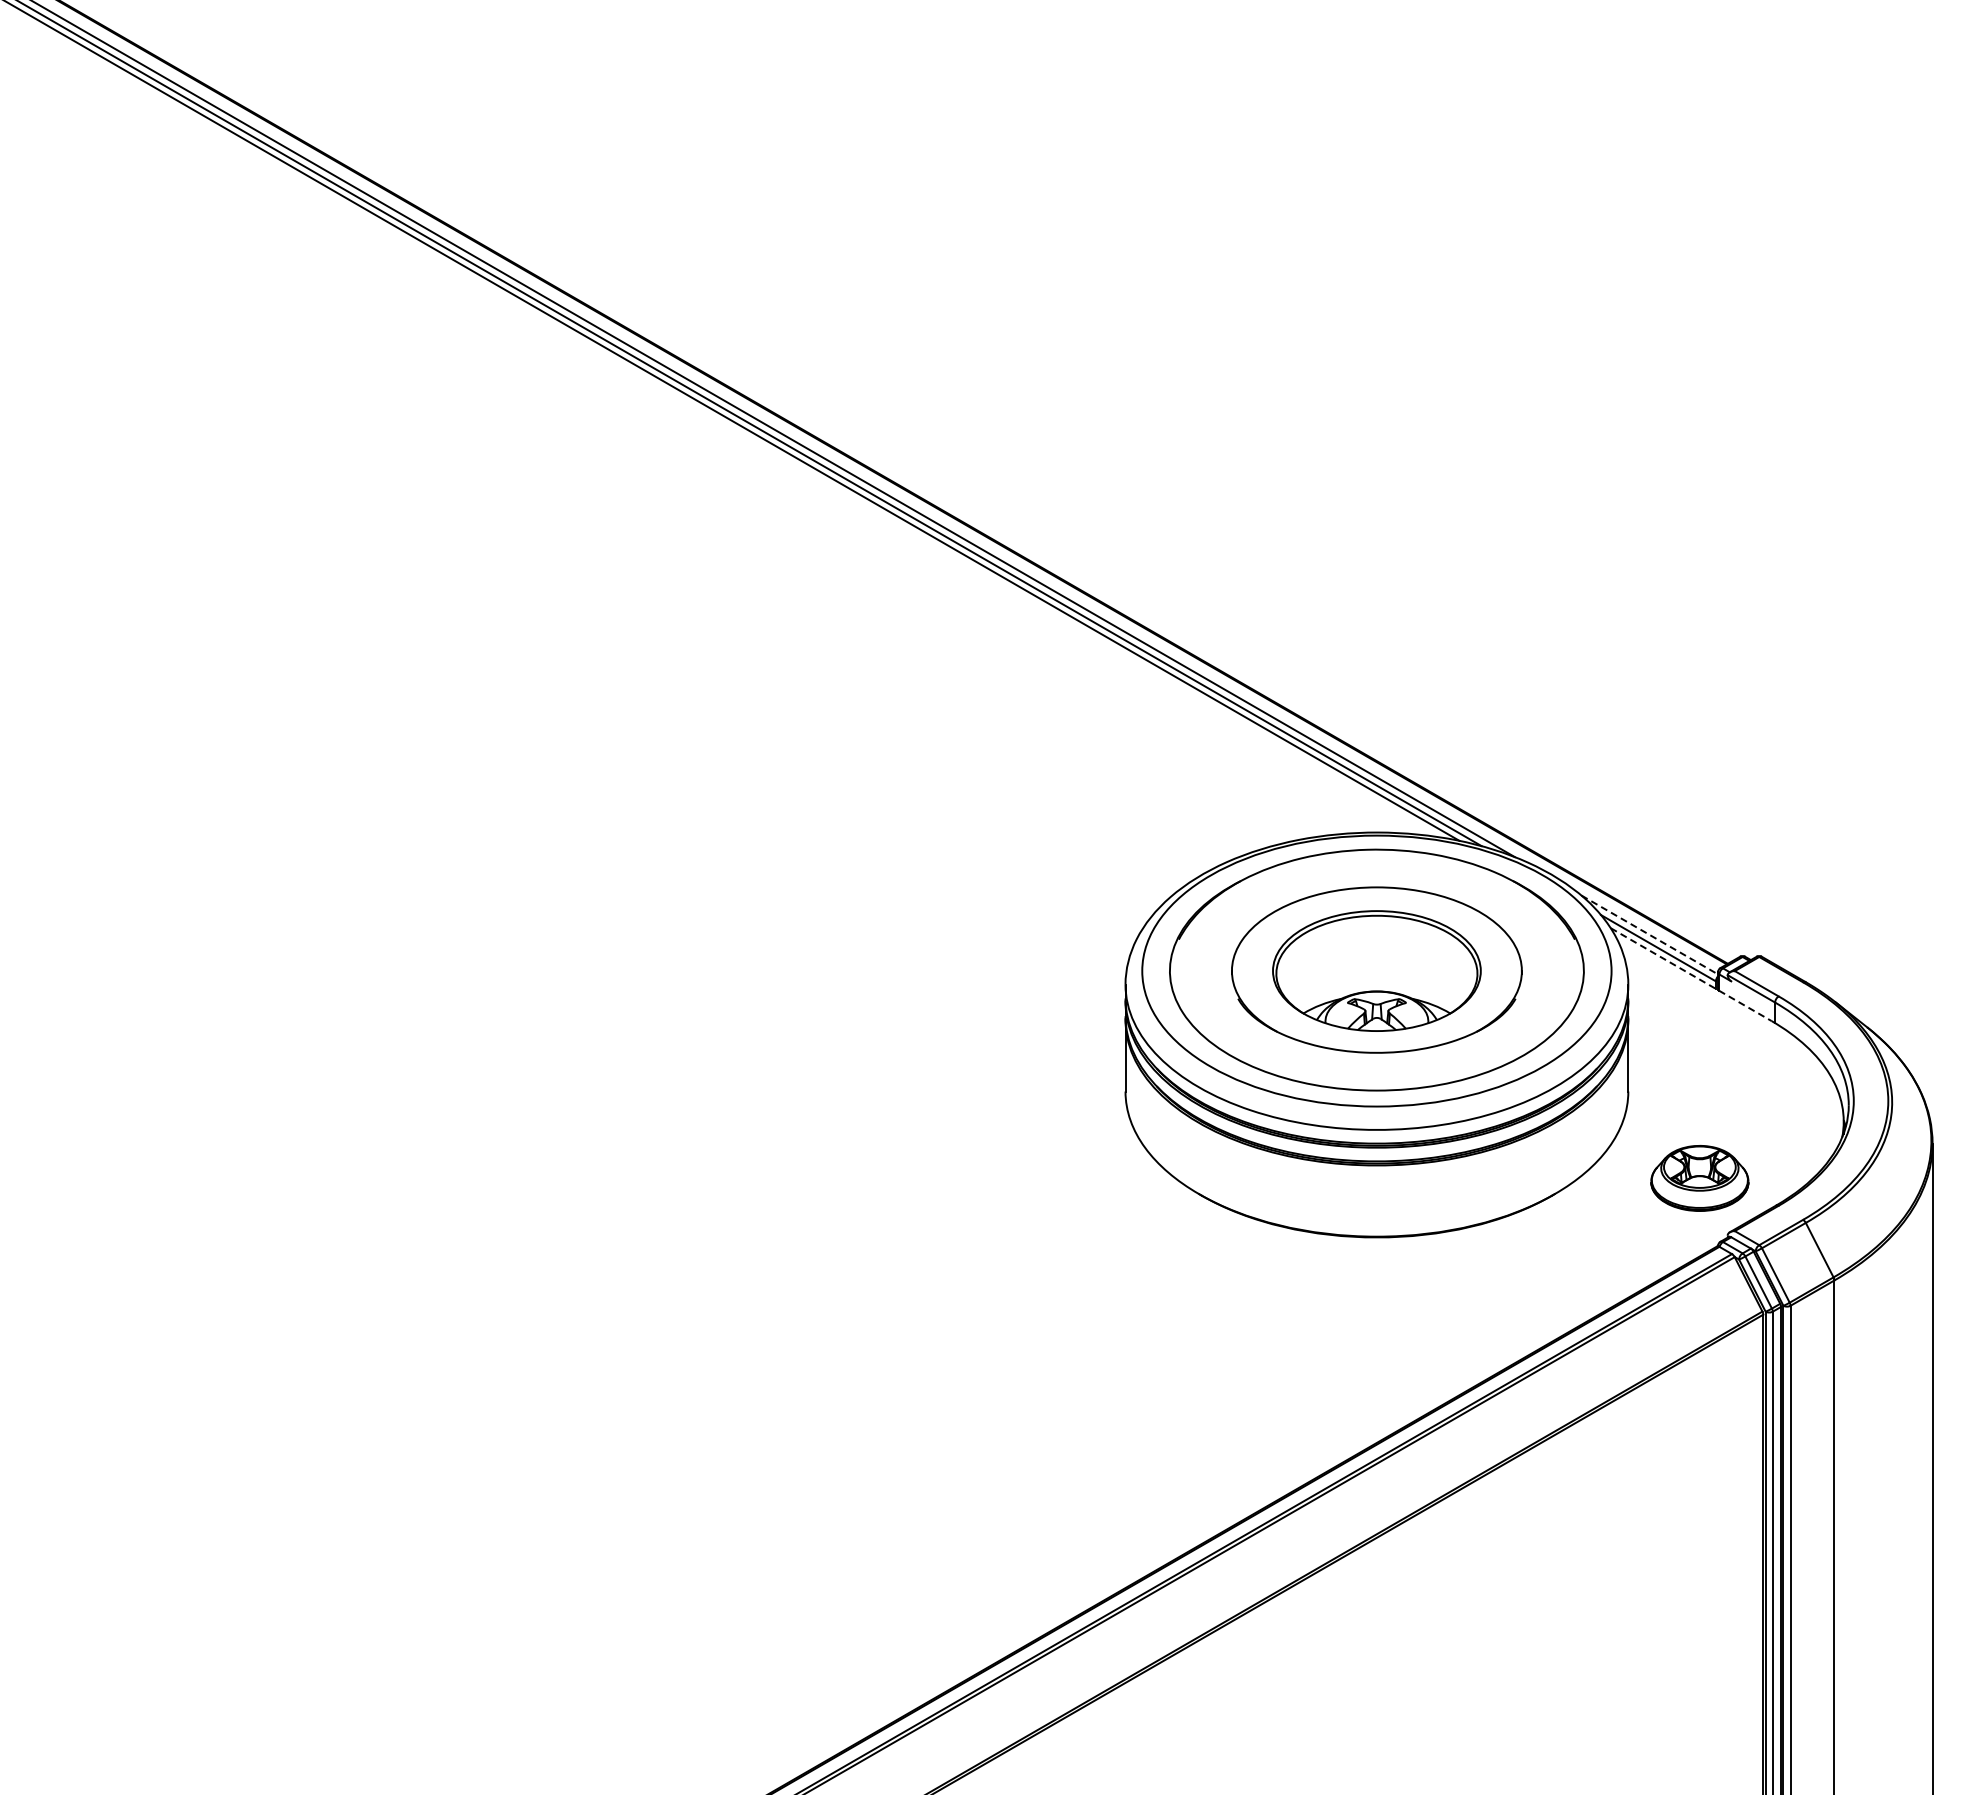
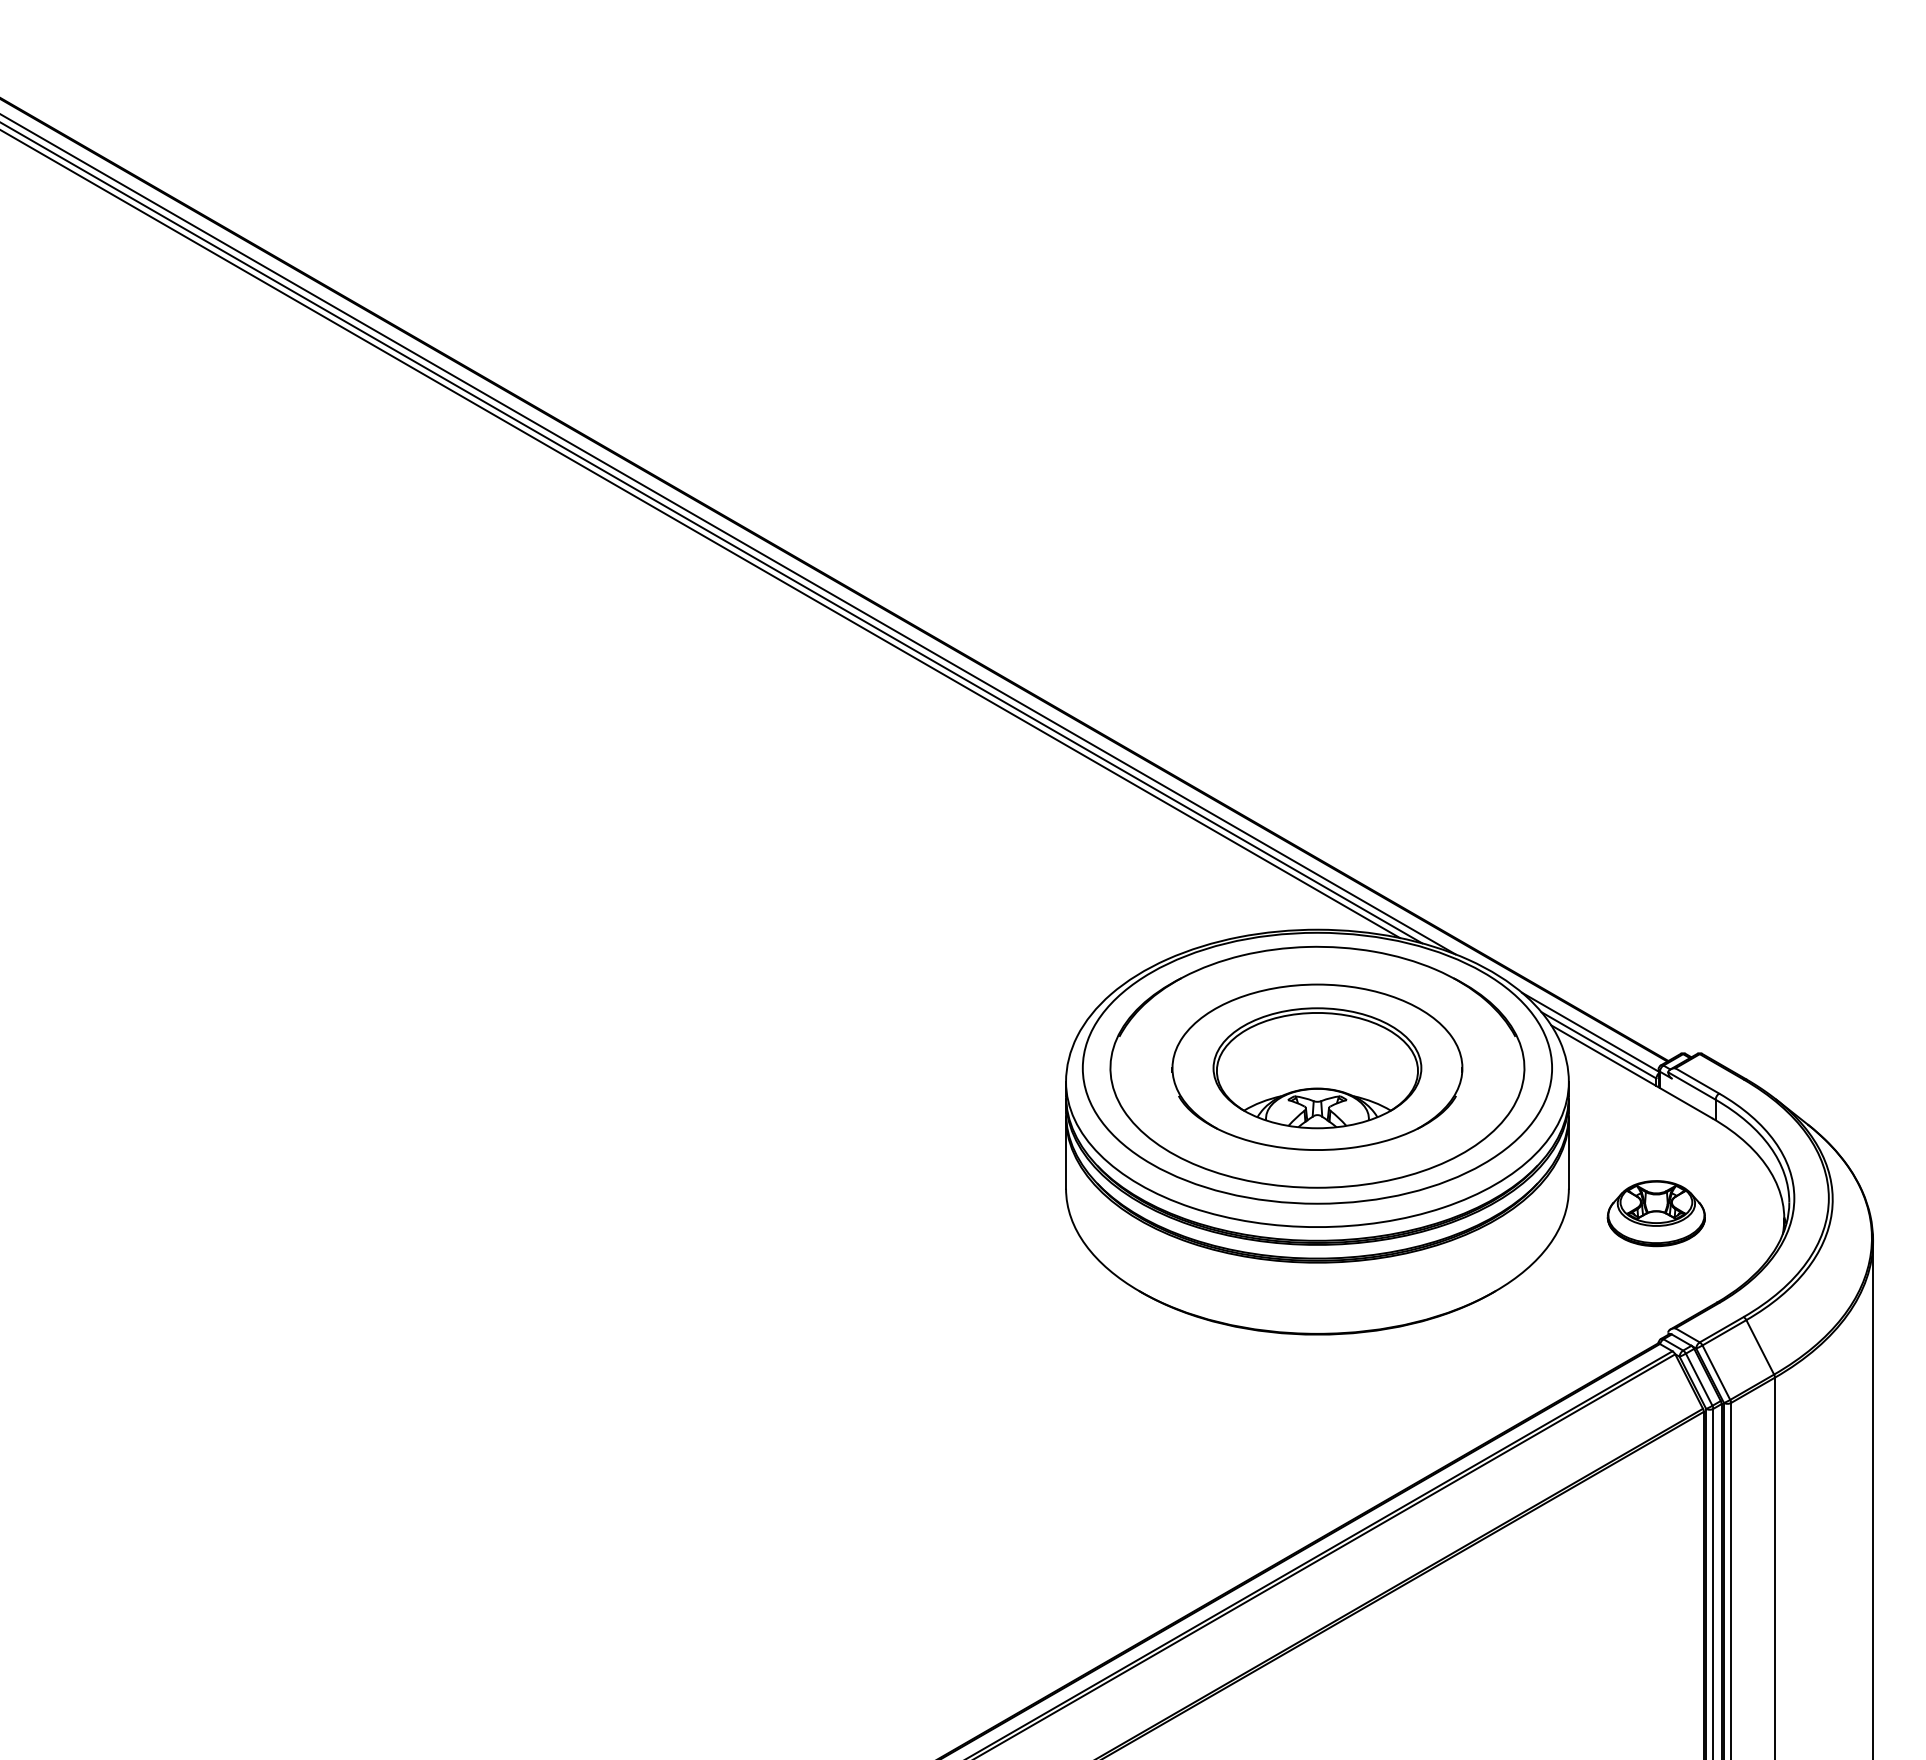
line: (1649, 934) -> (1590, 1031), dashed -> solid
line: (1691, 974) -> (1632, 1071), dashed -> solid
part: (1699, 1178) -> (1656, 1213), moved

